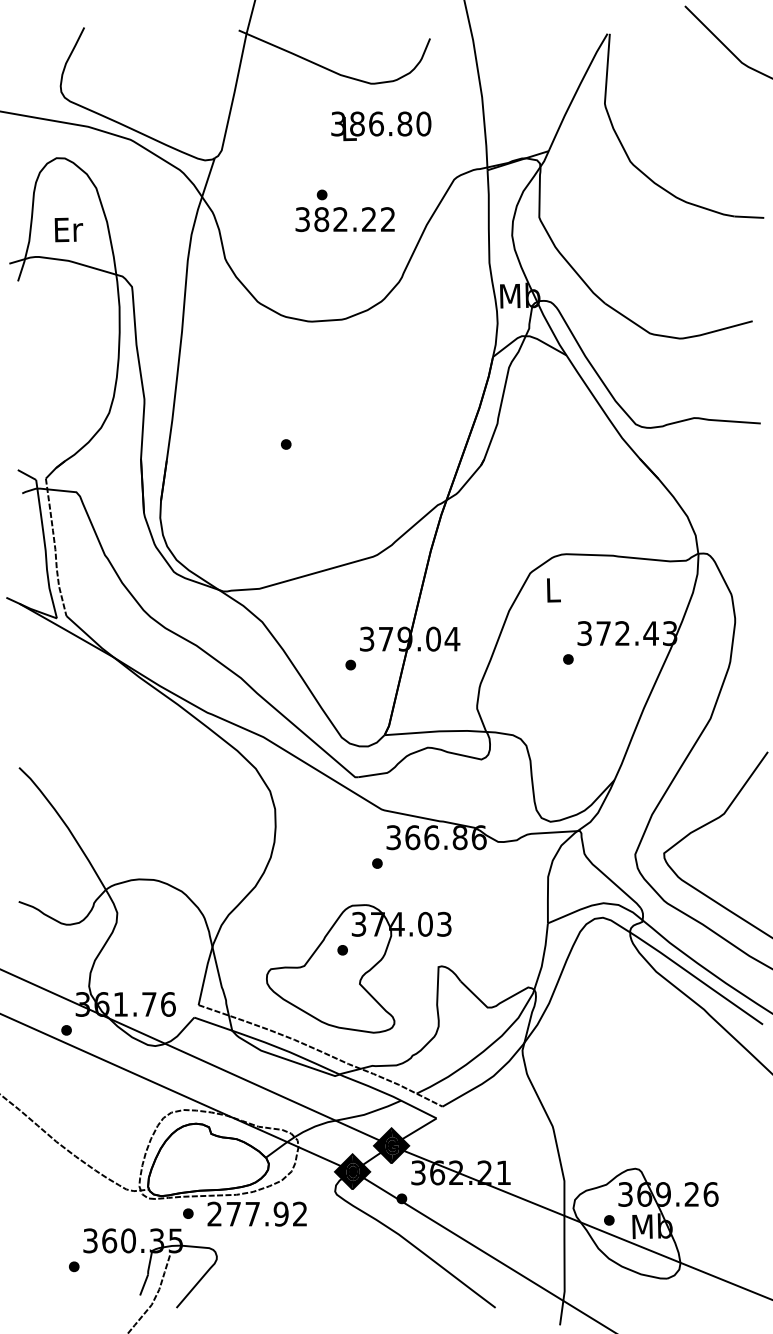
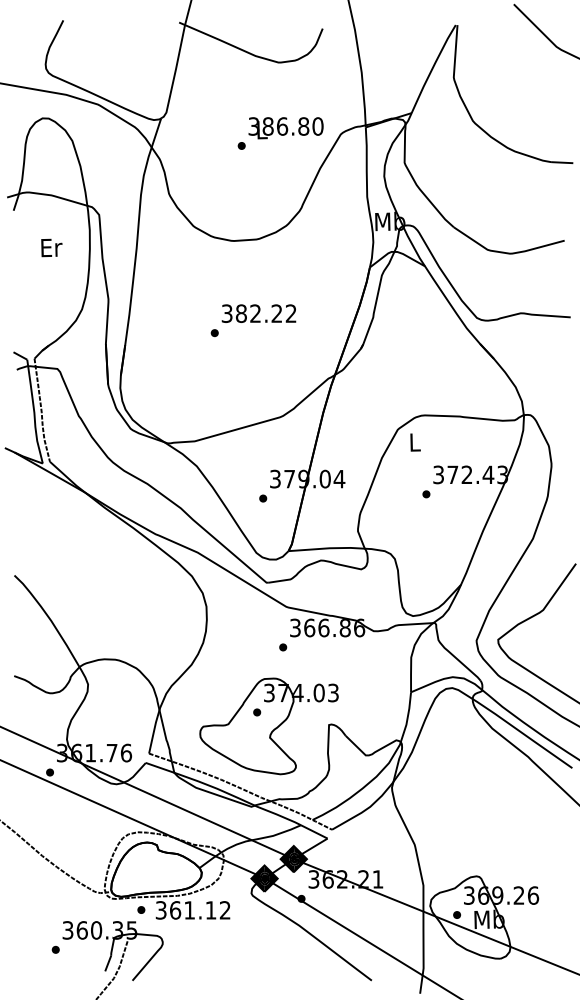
text: (381, 126) -> (286, 128), moved
text: (344, 219) -> (258, 313), moved
text: (68, 229) -> (51, 247), moved
text: (247, 1213) -> (185, 909), 277.92 -> 361.12

